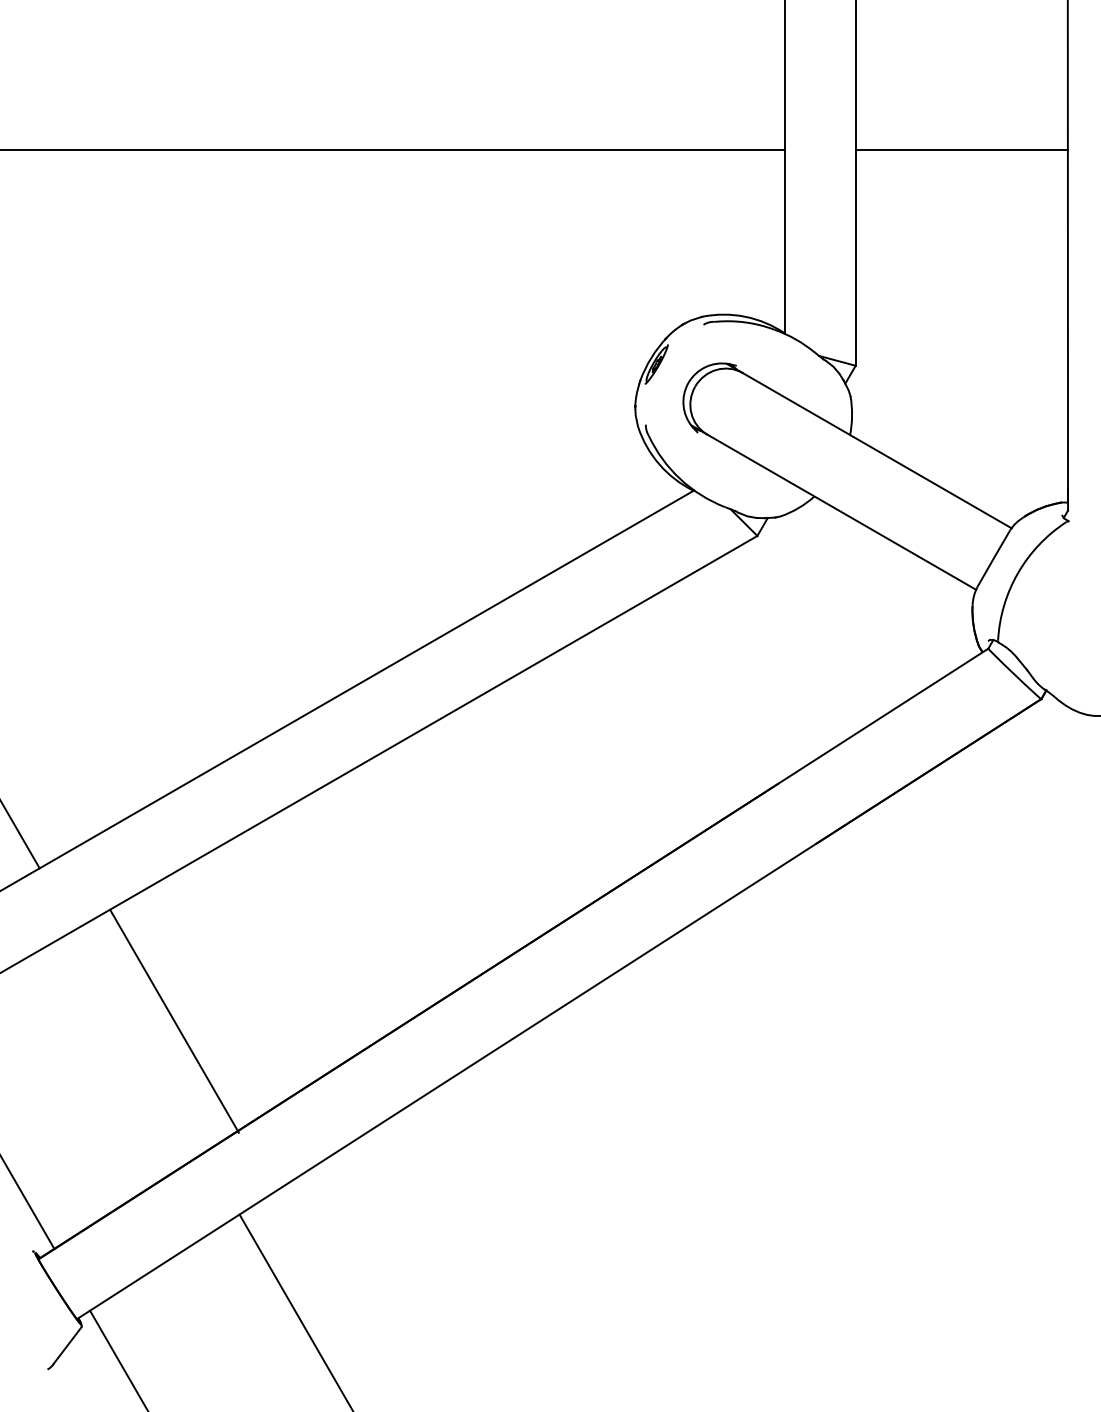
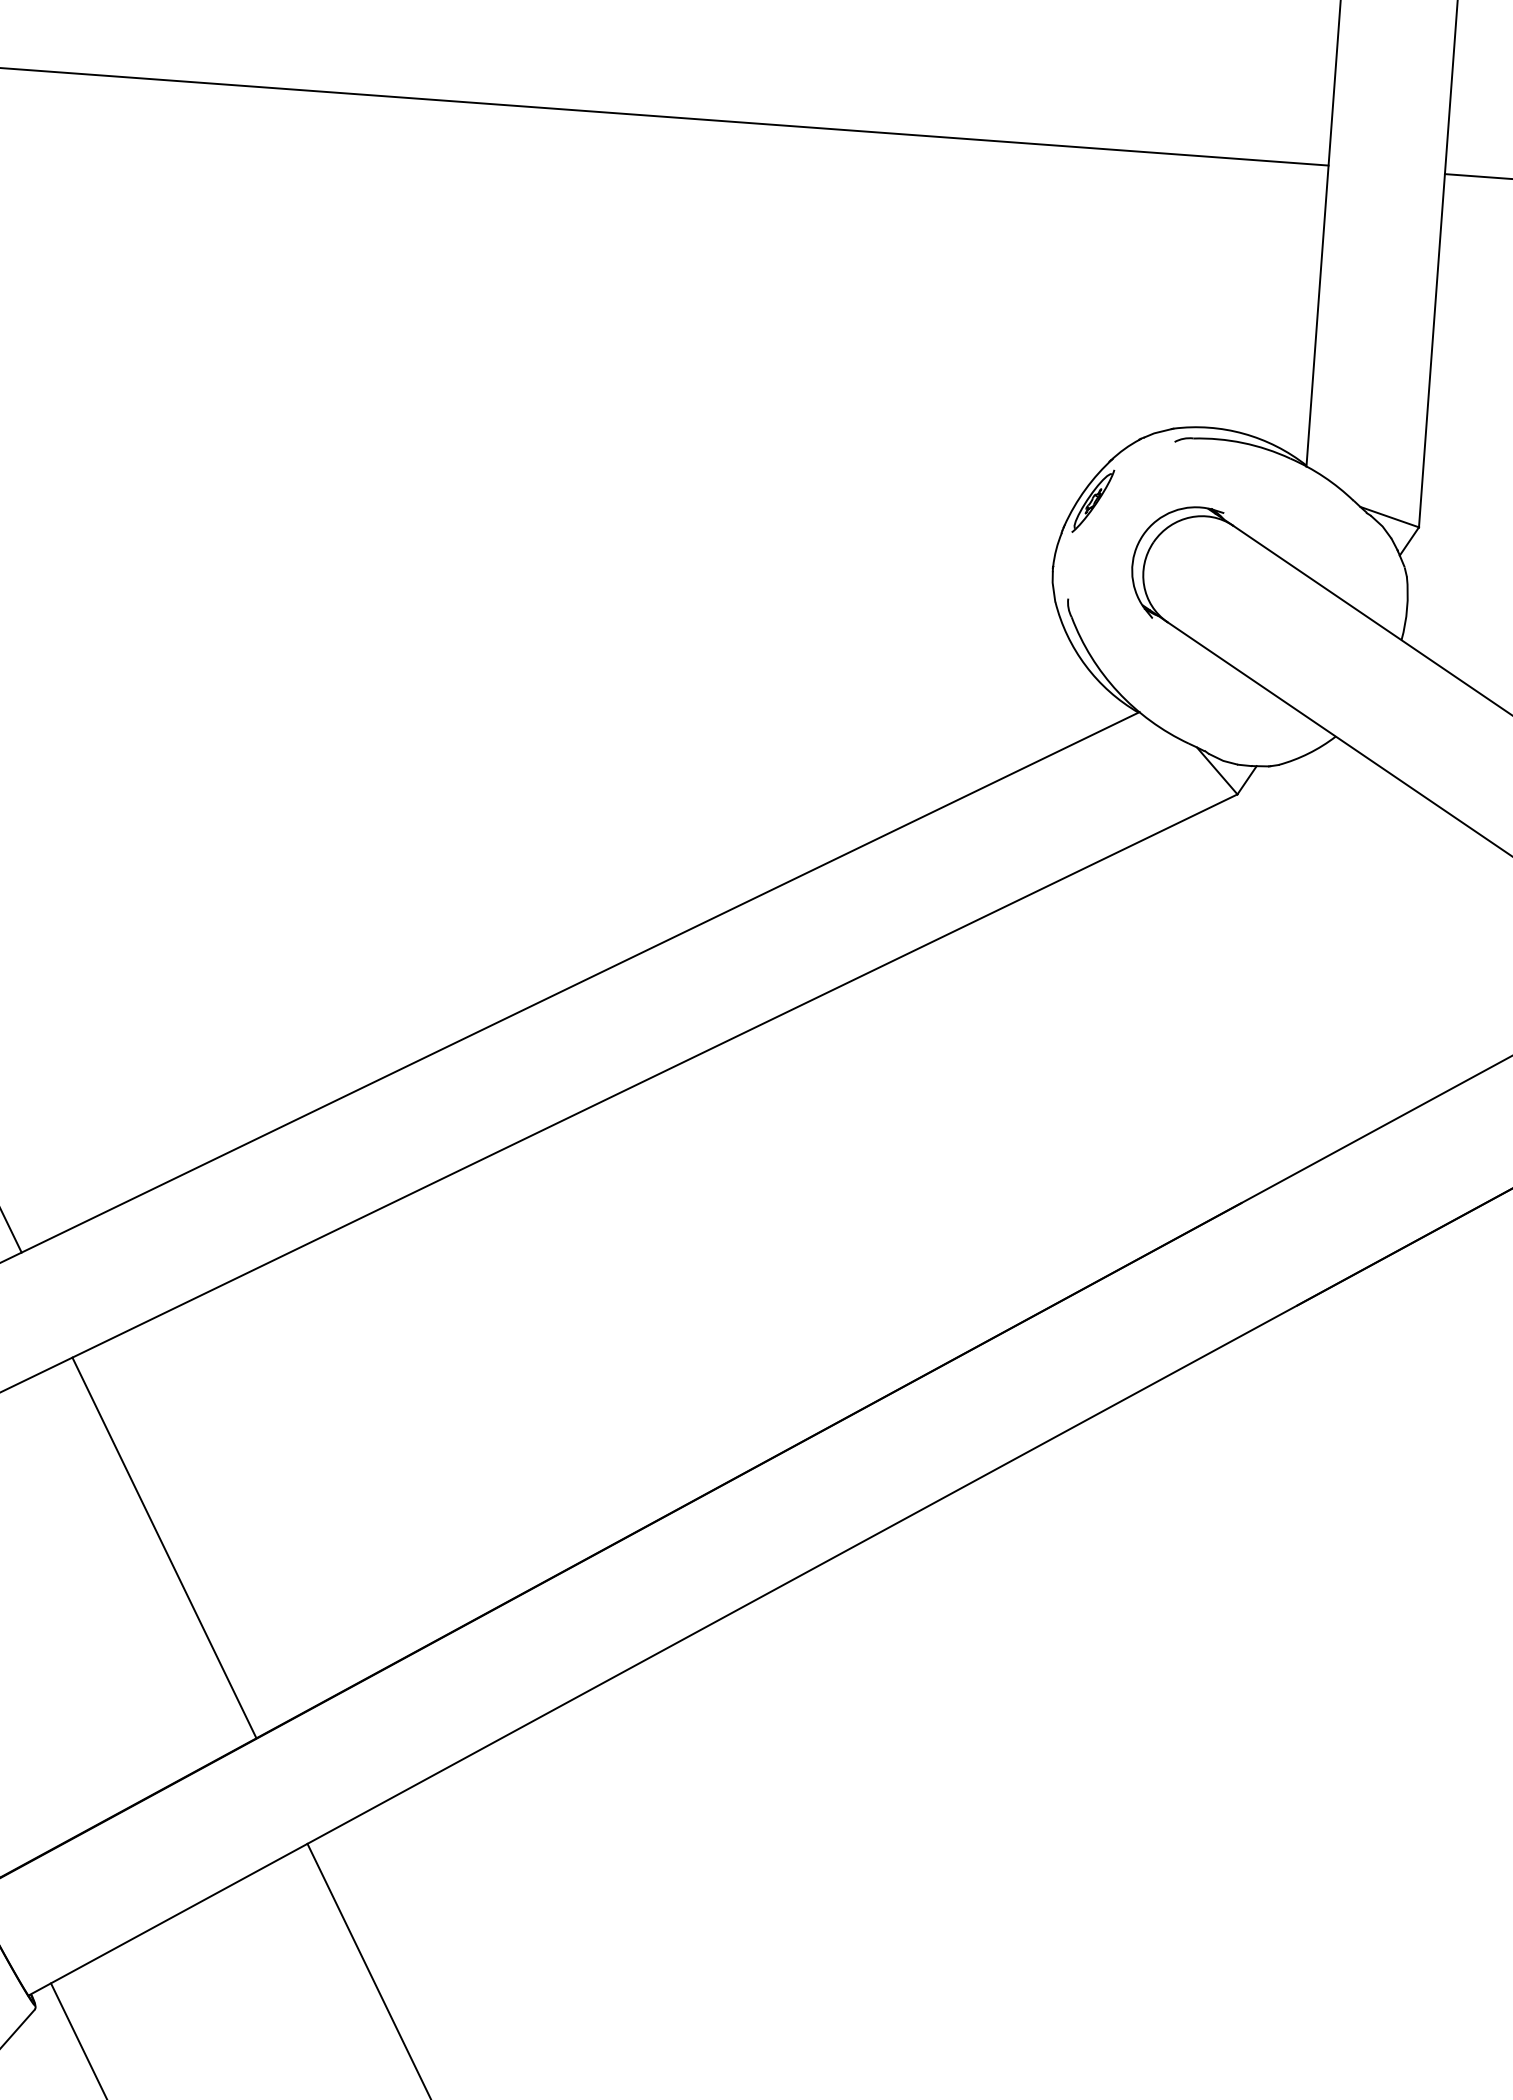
line: (174, 1020) -> (164, 1546), moved

